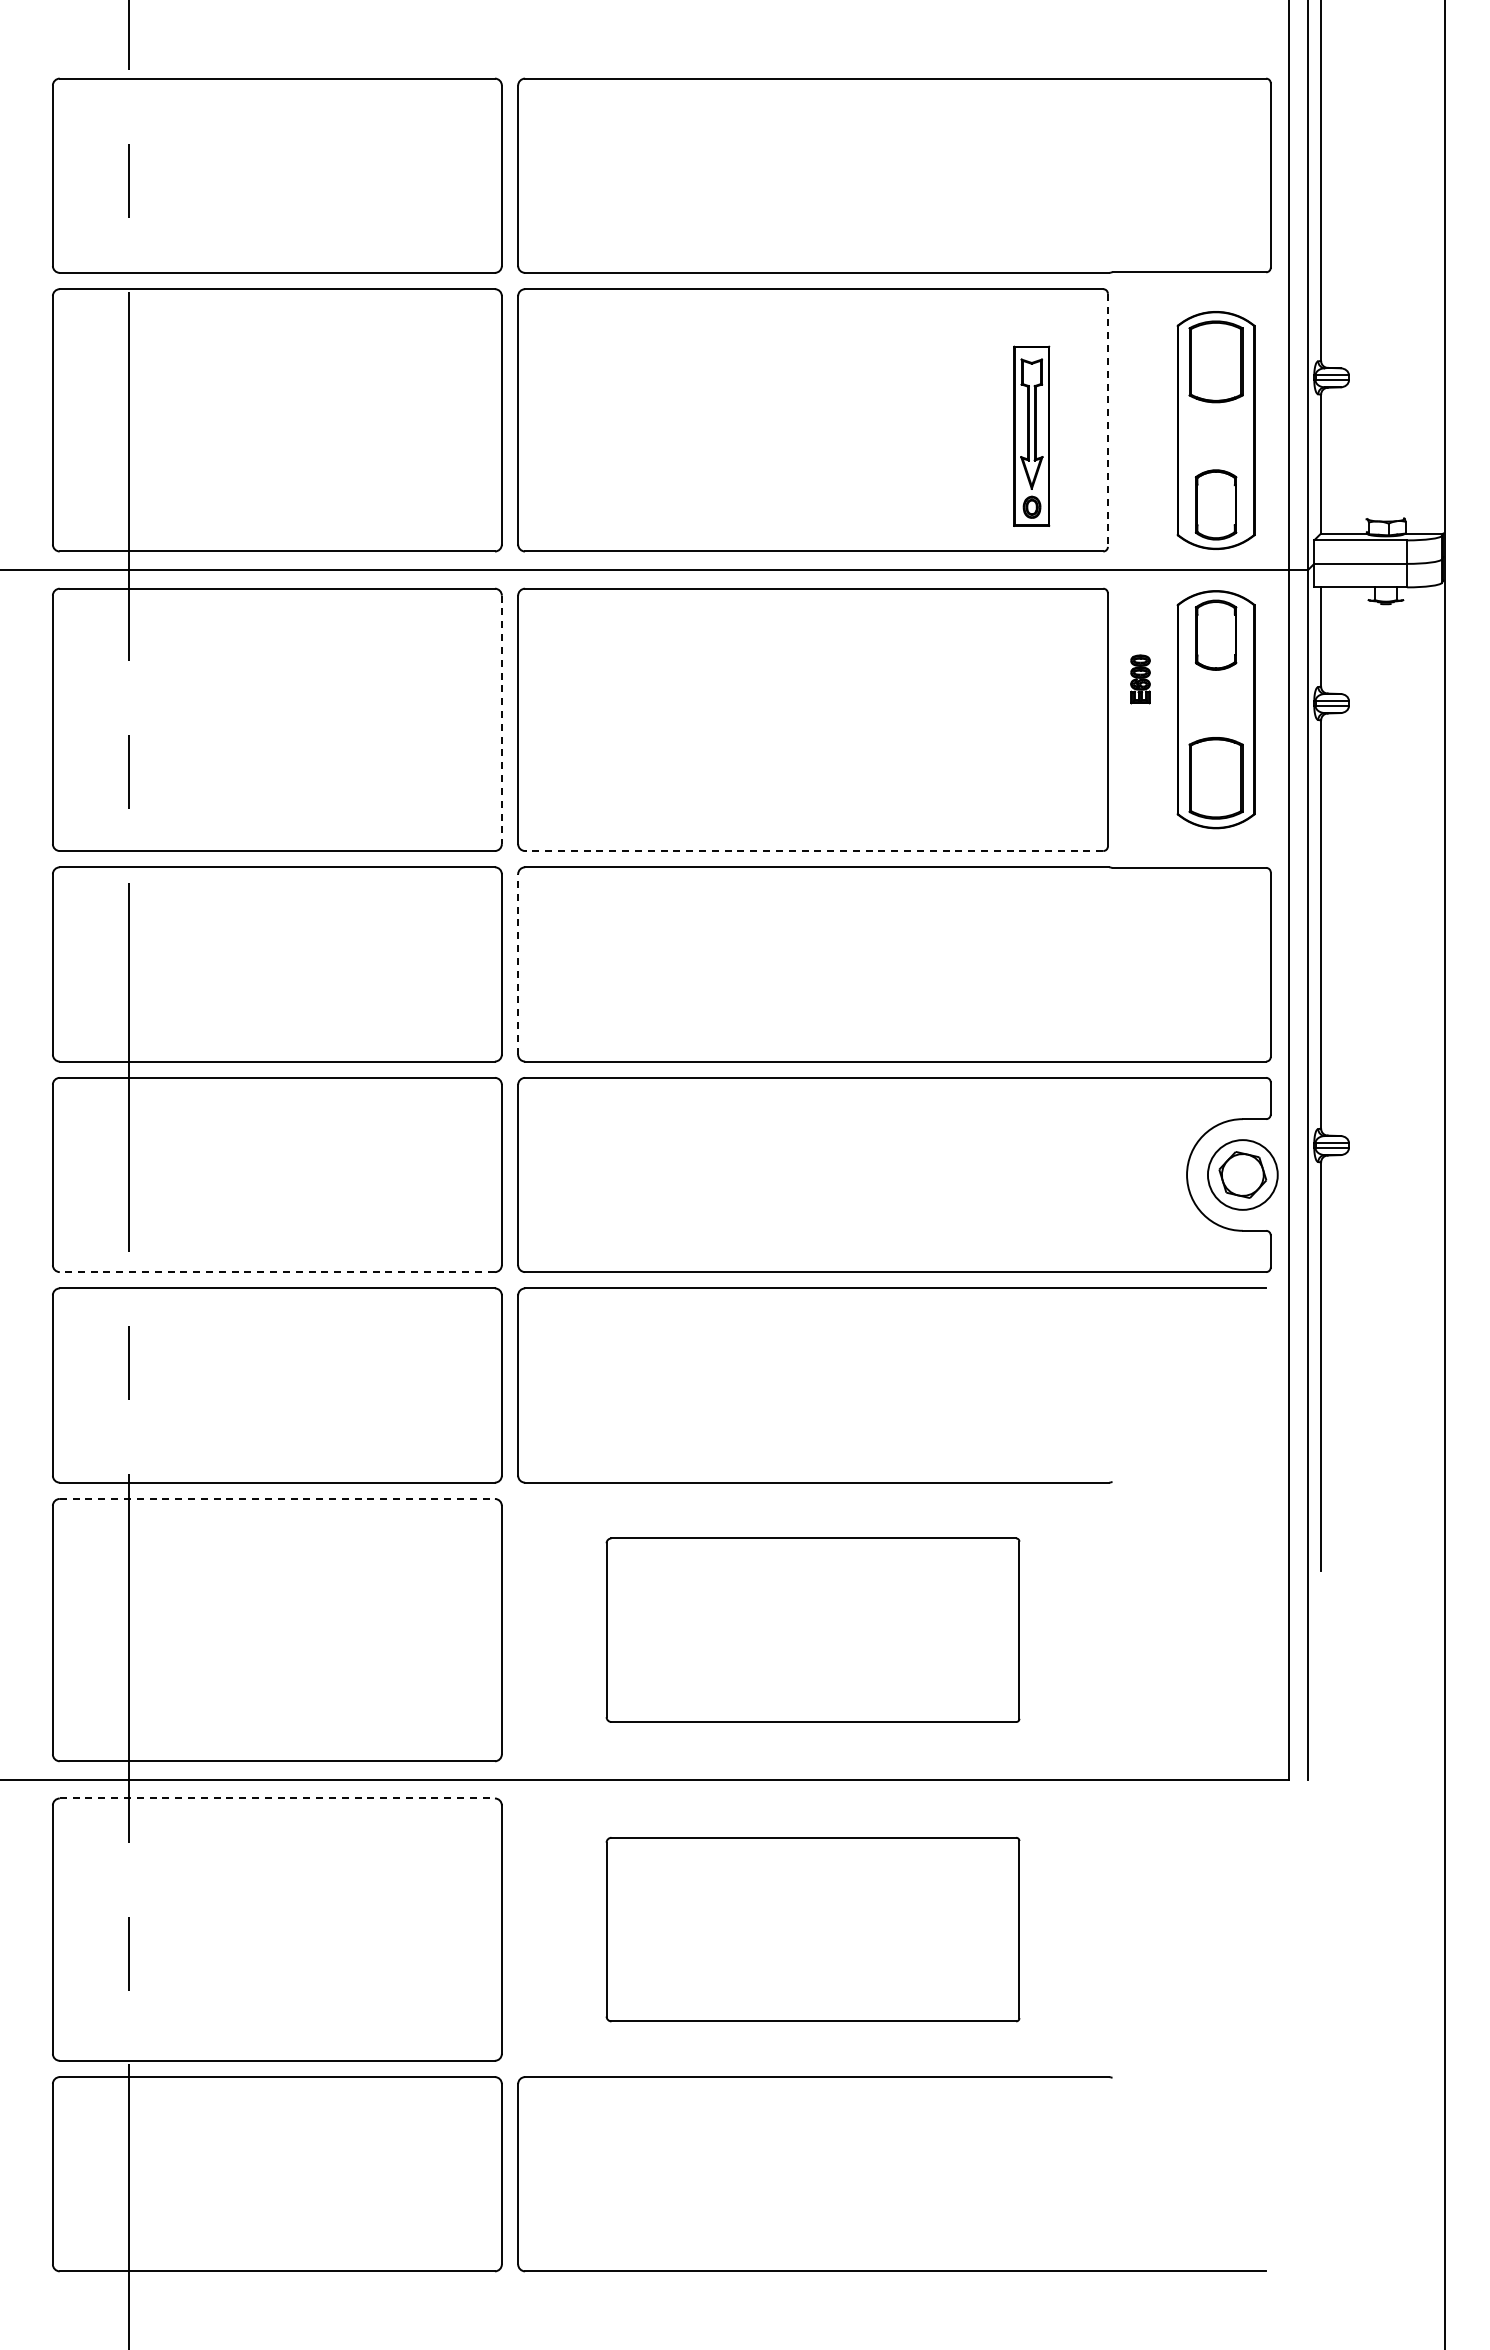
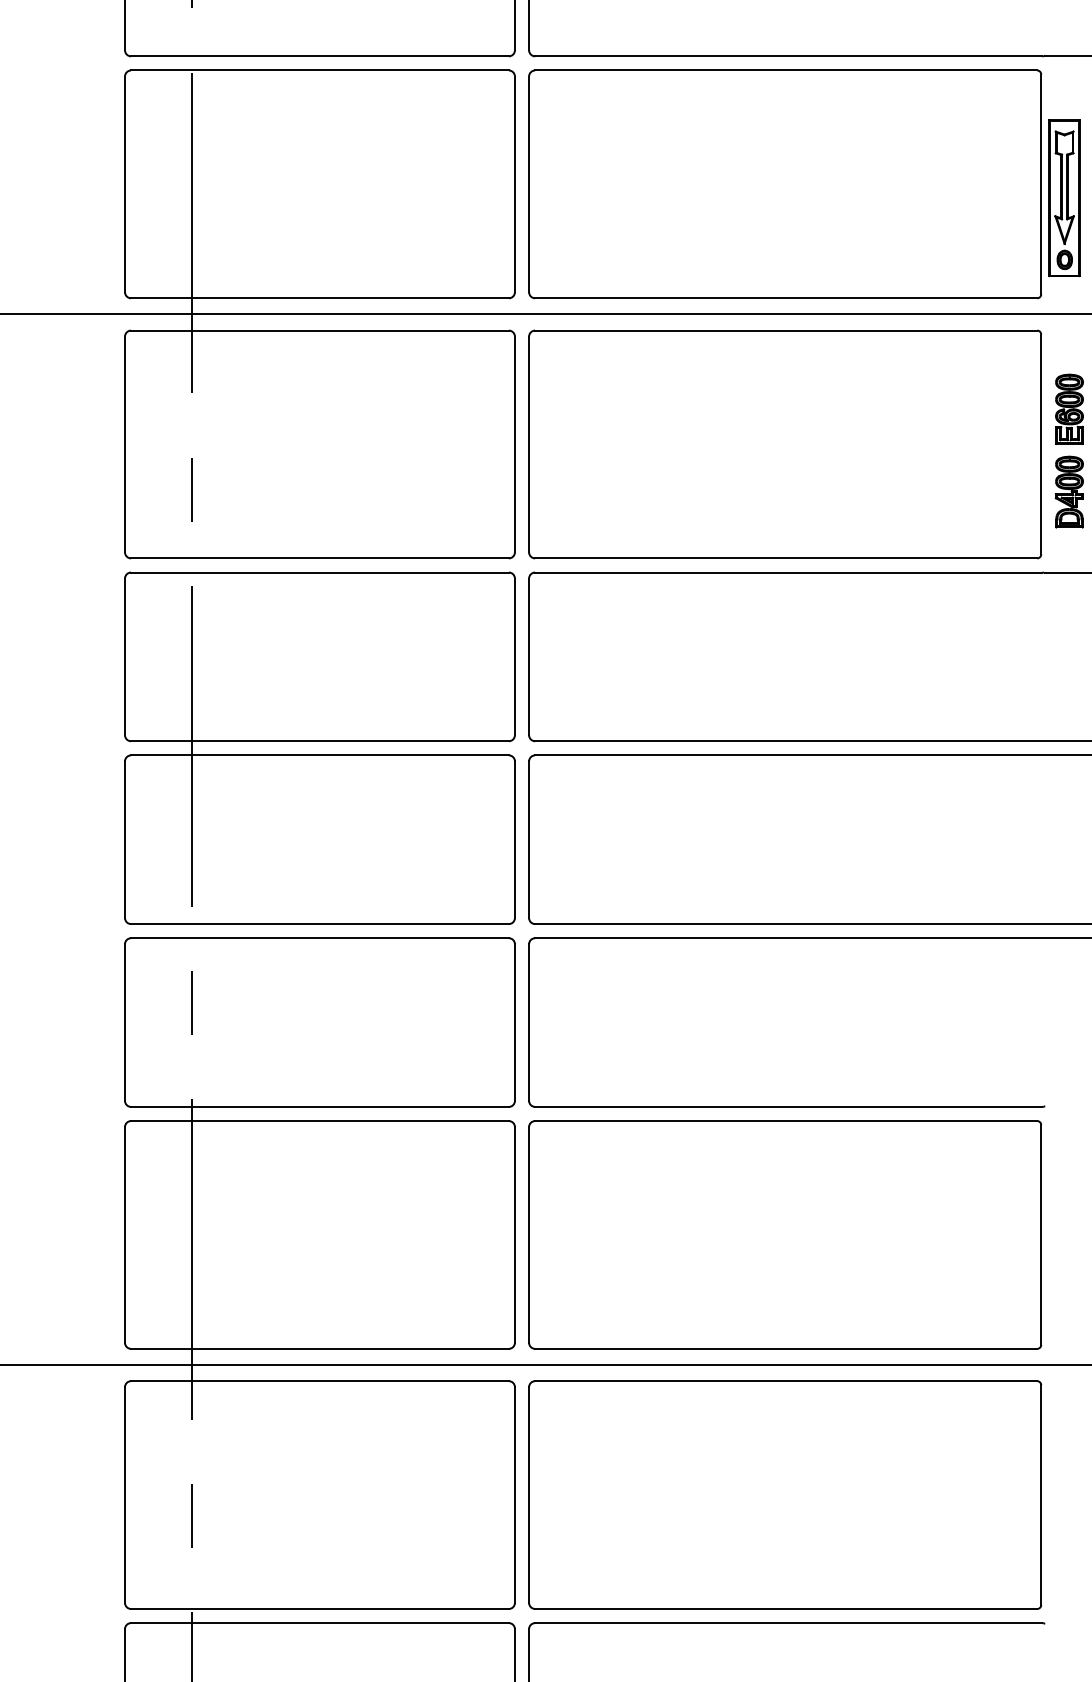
line: (1107, 420) -> (1040, 184), dashed -> solid
part: (1031, 435) -> (1064, 197), moved
part: (1140, 679) -> (1069, 409), size x1.67
line: (501, 720) -> (514, 445), dashed -> solid
part: (1139, 774) -> (1068, 491), added
line: (813, 851) -> (785, 558), dashed -> solid
line: (518, 963) -> (529, 656), dashed -> solid
line: (277, 1272) -> (320, 924), dashed -> solid
line: (277, 1498) -> (320, 1120), dashed -> solid
part: (812, 1630) -> (784, 1235), size x1.43
line: (277, 1798) -> (320, 1381), dashed -> solid
part: (812, 1929) -> (784, 1494), size x1.43

